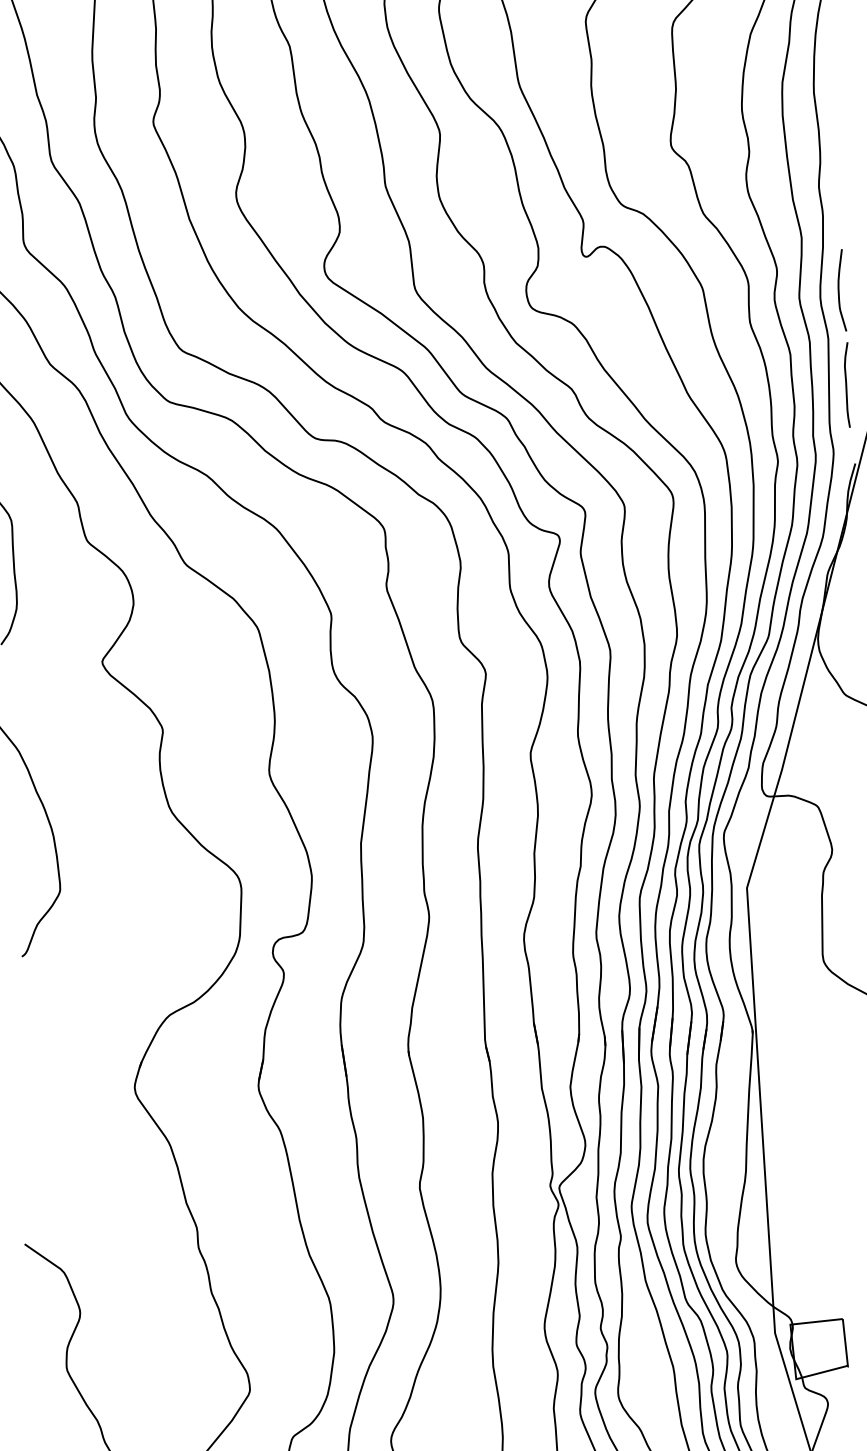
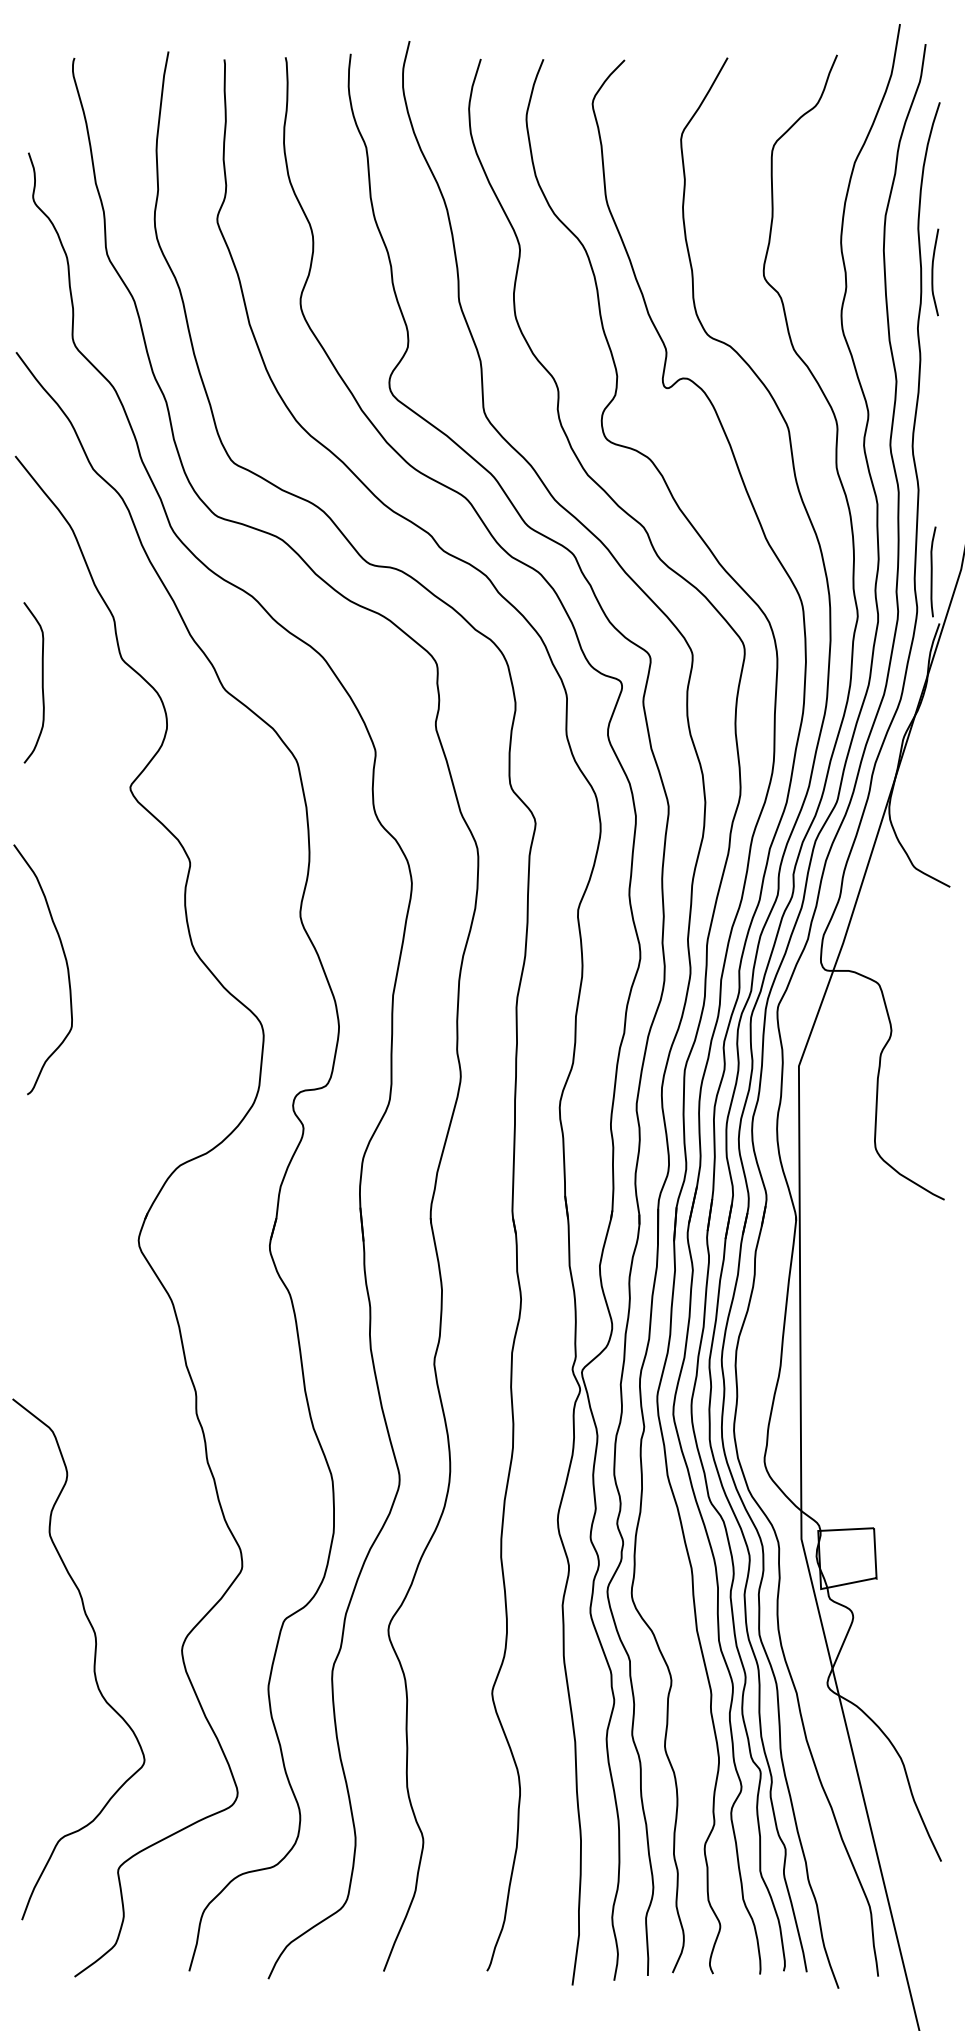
curve: (839, 290) -> (933, 272), moved
curve: (846, 384) -> (932, 571), moved

